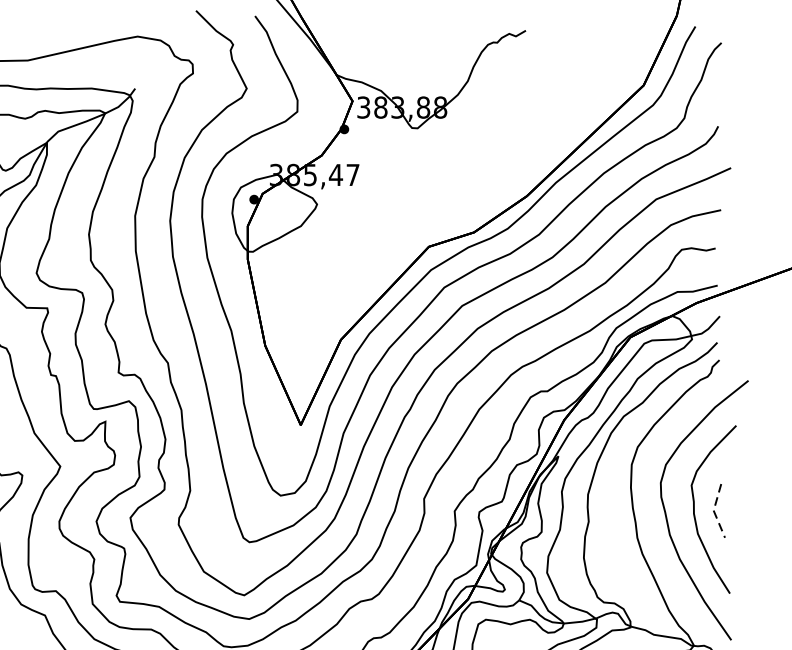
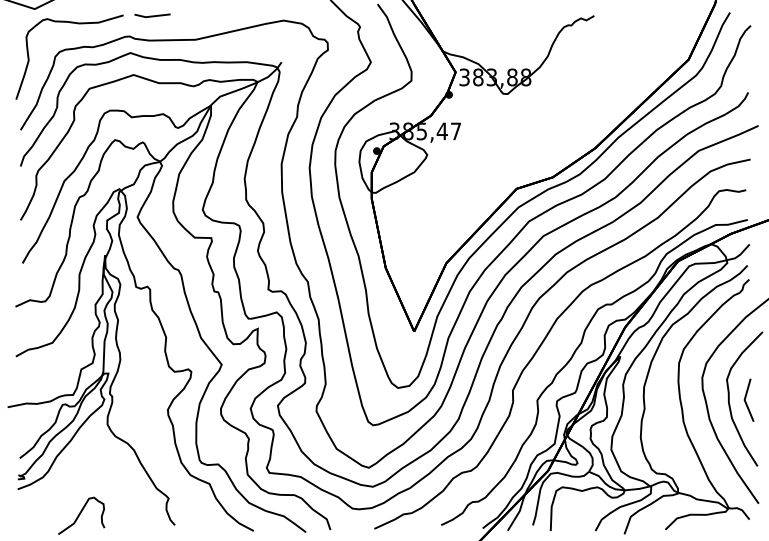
line: (713, 511) -> (744, 400), dashed -> solid

